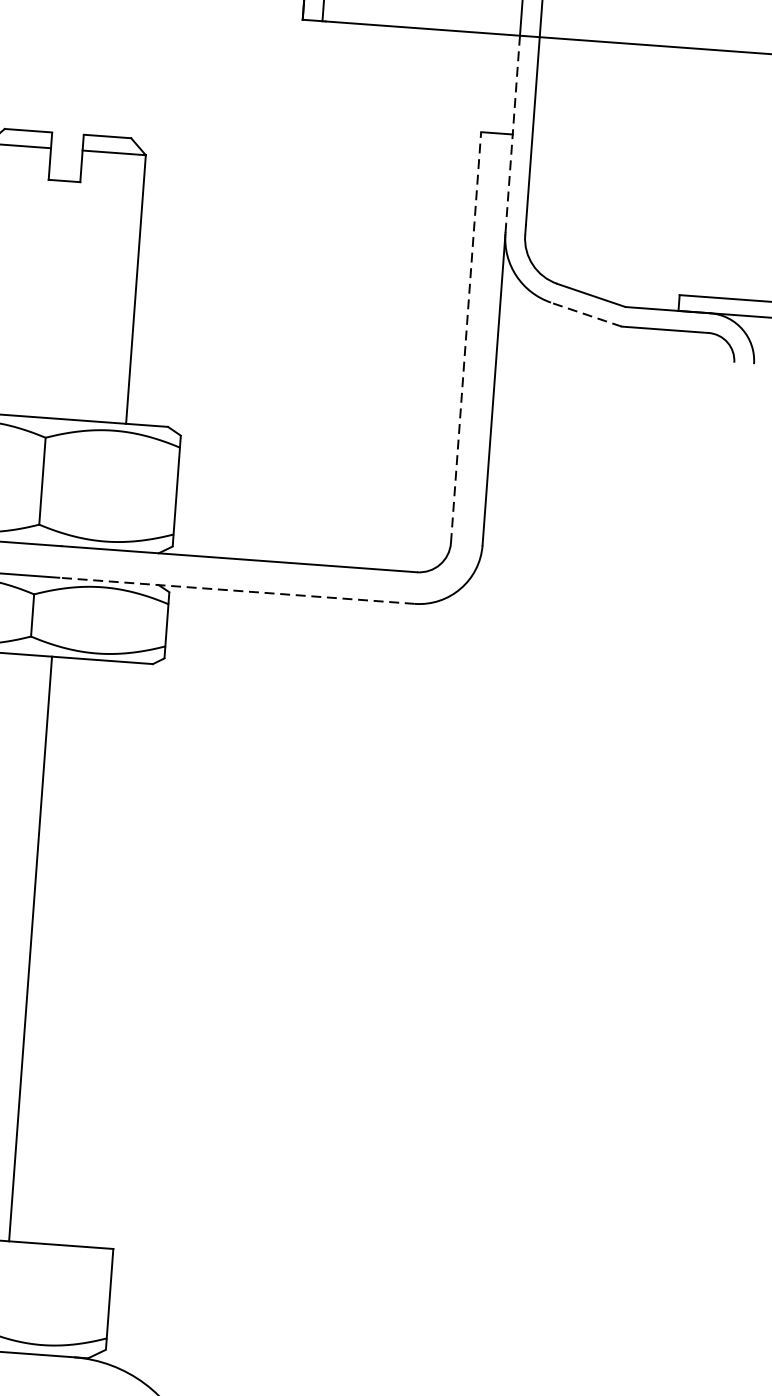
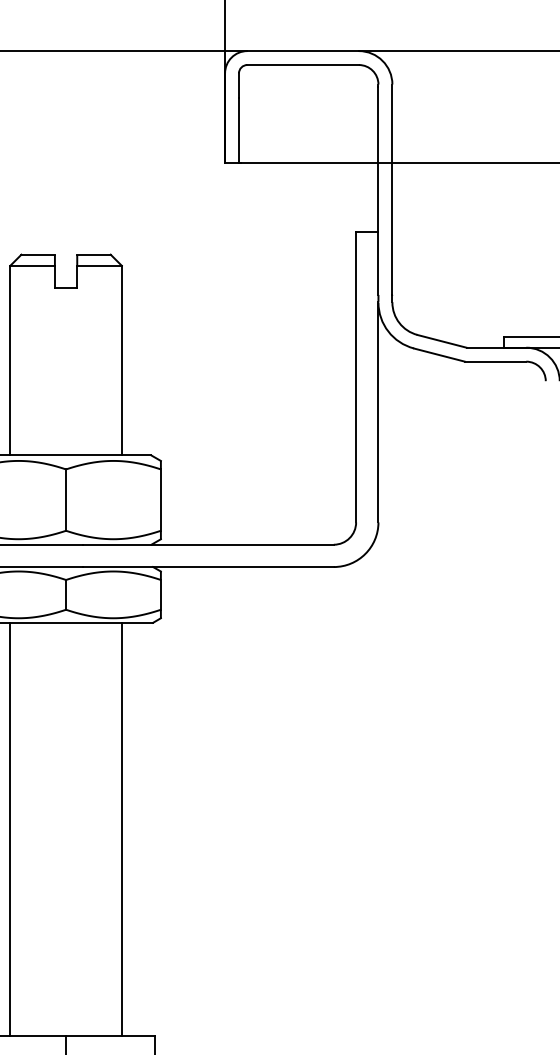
line: (513, 130) -> (378, 229), dashed -> solid
line: (585, 313) -> (438, 354), dashed -> solid
line: (466, 336) -> (356, 376), dashed -> solid
line: (237, 591) -> (208, 567), dashed -> solid
line: (30, 947) -> (121, 828), moved

